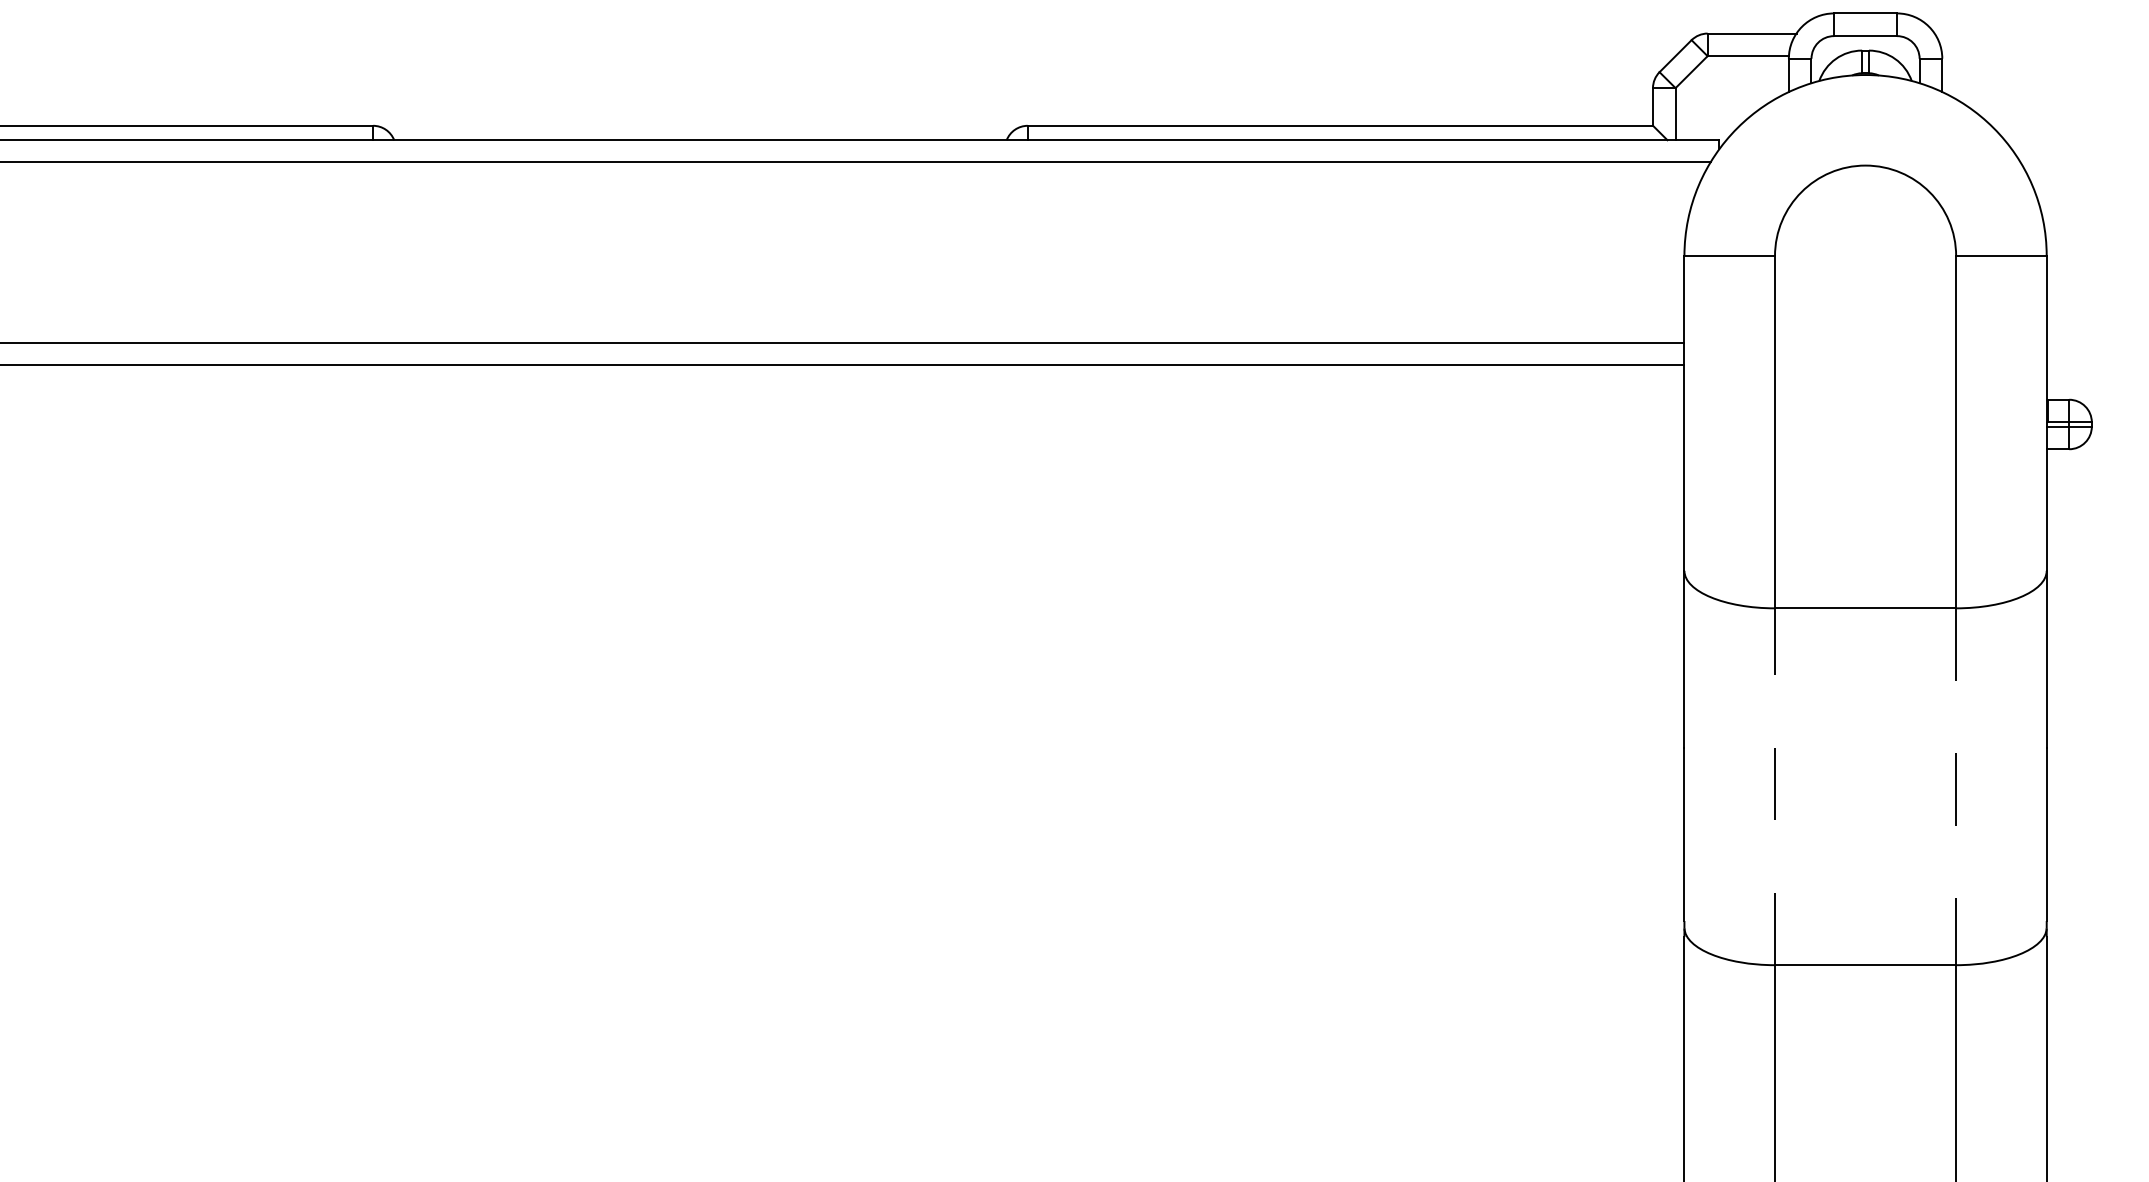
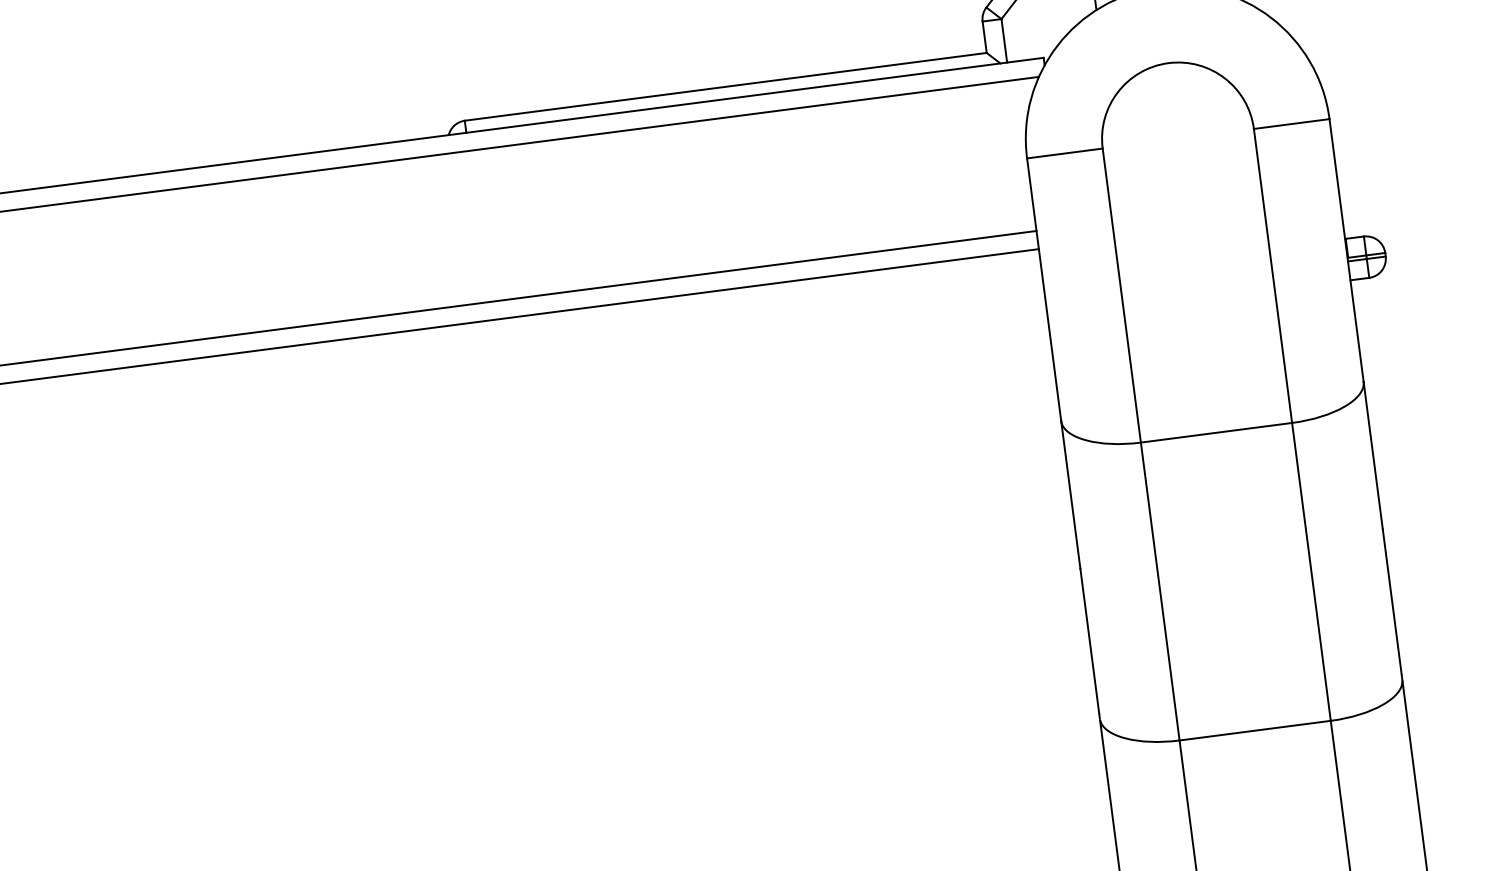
line: (1775, 786) -> (1160, 591), dashed -> solid
line: (1956, 787) -> (1311, 572), dashed -> solid

